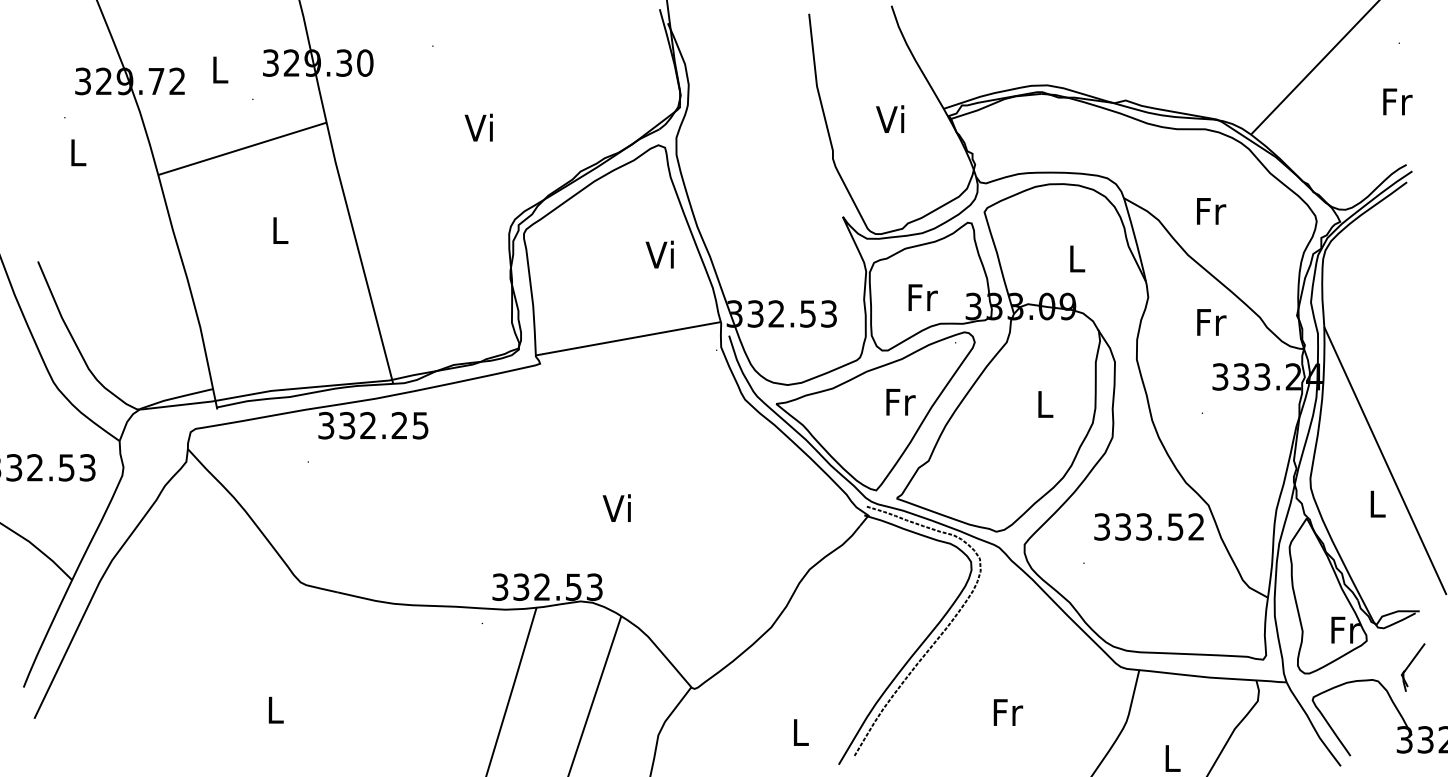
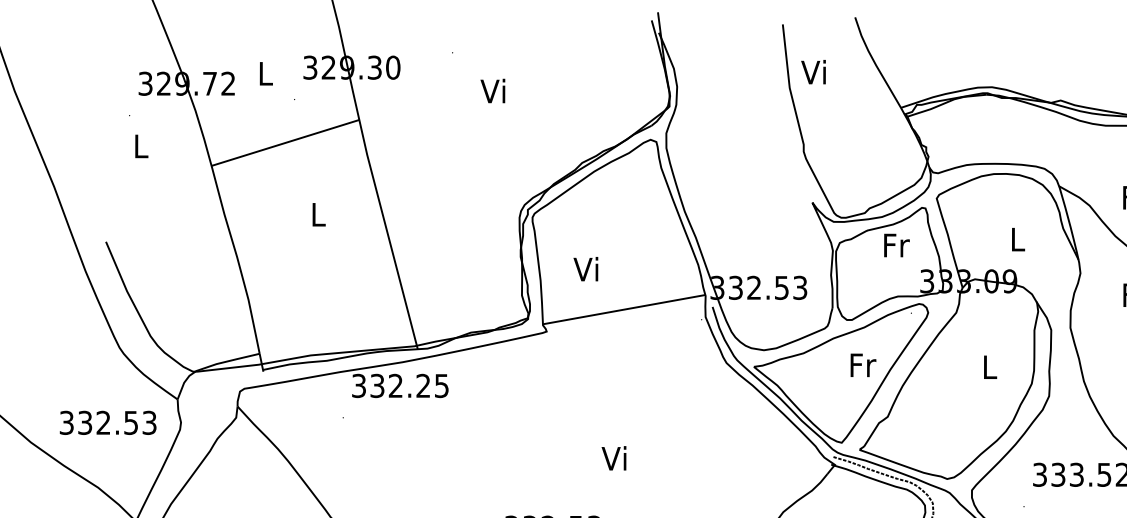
text: (890, 118) -> (813, 71), moved
text: (478, 127) -> (492, 90), moved
text: (659, 254) -> (585, 269), moved
text: (922, 297) -> (896, 245), moved

